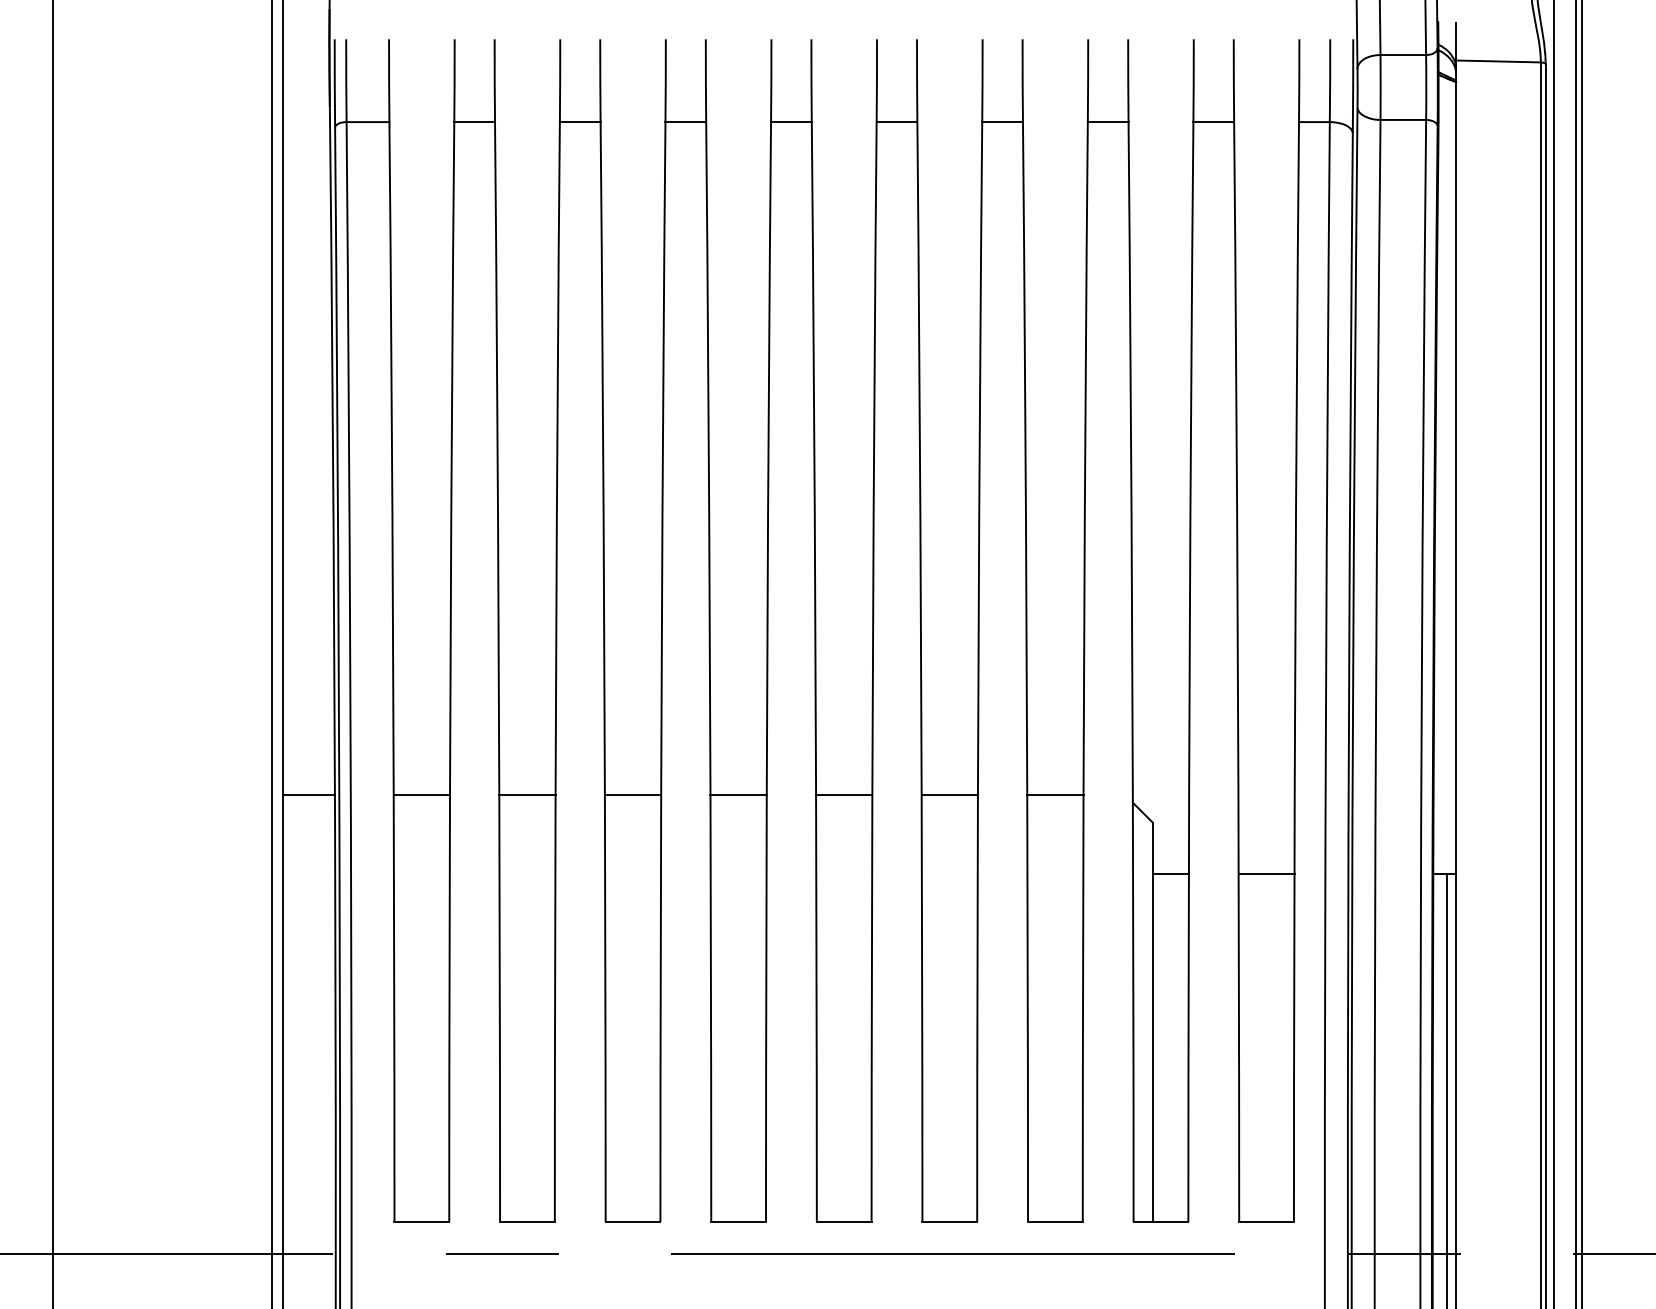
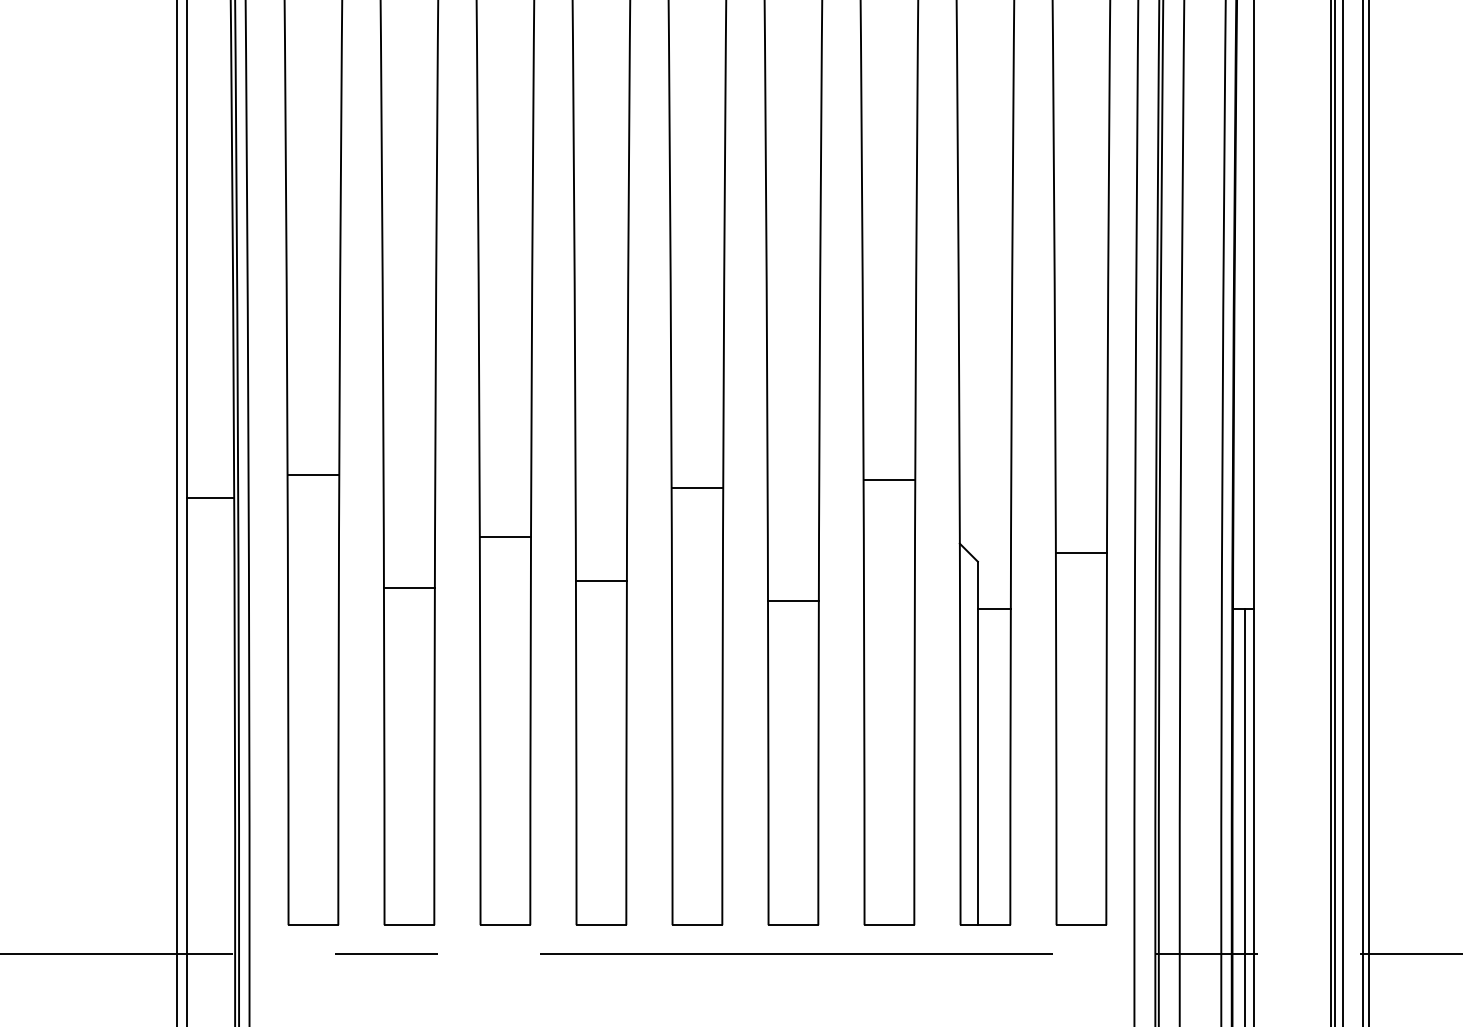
line: (308, 794) -> (210, 498), moved
line: (421, 794) -> (313, 474), moved
line: (527, 794) -> (409, 588), moved
line: (738, 794) -> (601, 580), moved
line: (844, 794) -> (697, 487), moved
line: (949, 794) -> (793, 600), moved
line: (1055, 794) -> (889, 479), moved
line: (1266, 874) -> (1081, 553), moved

